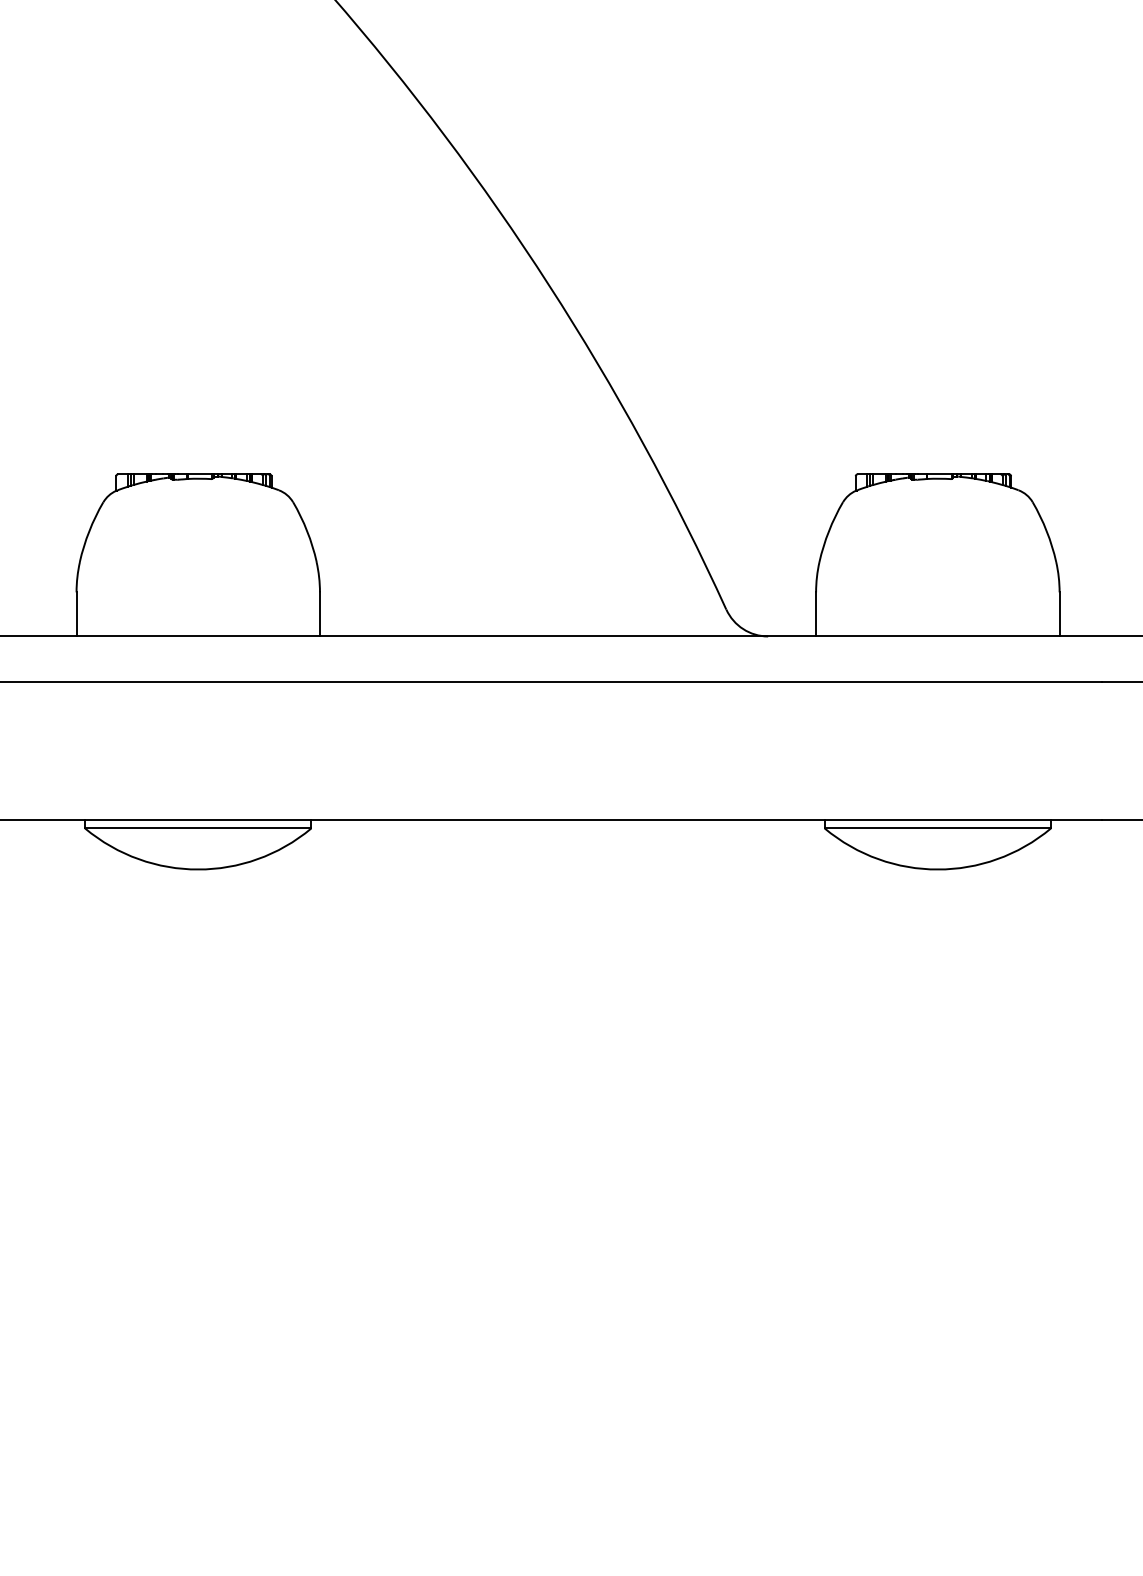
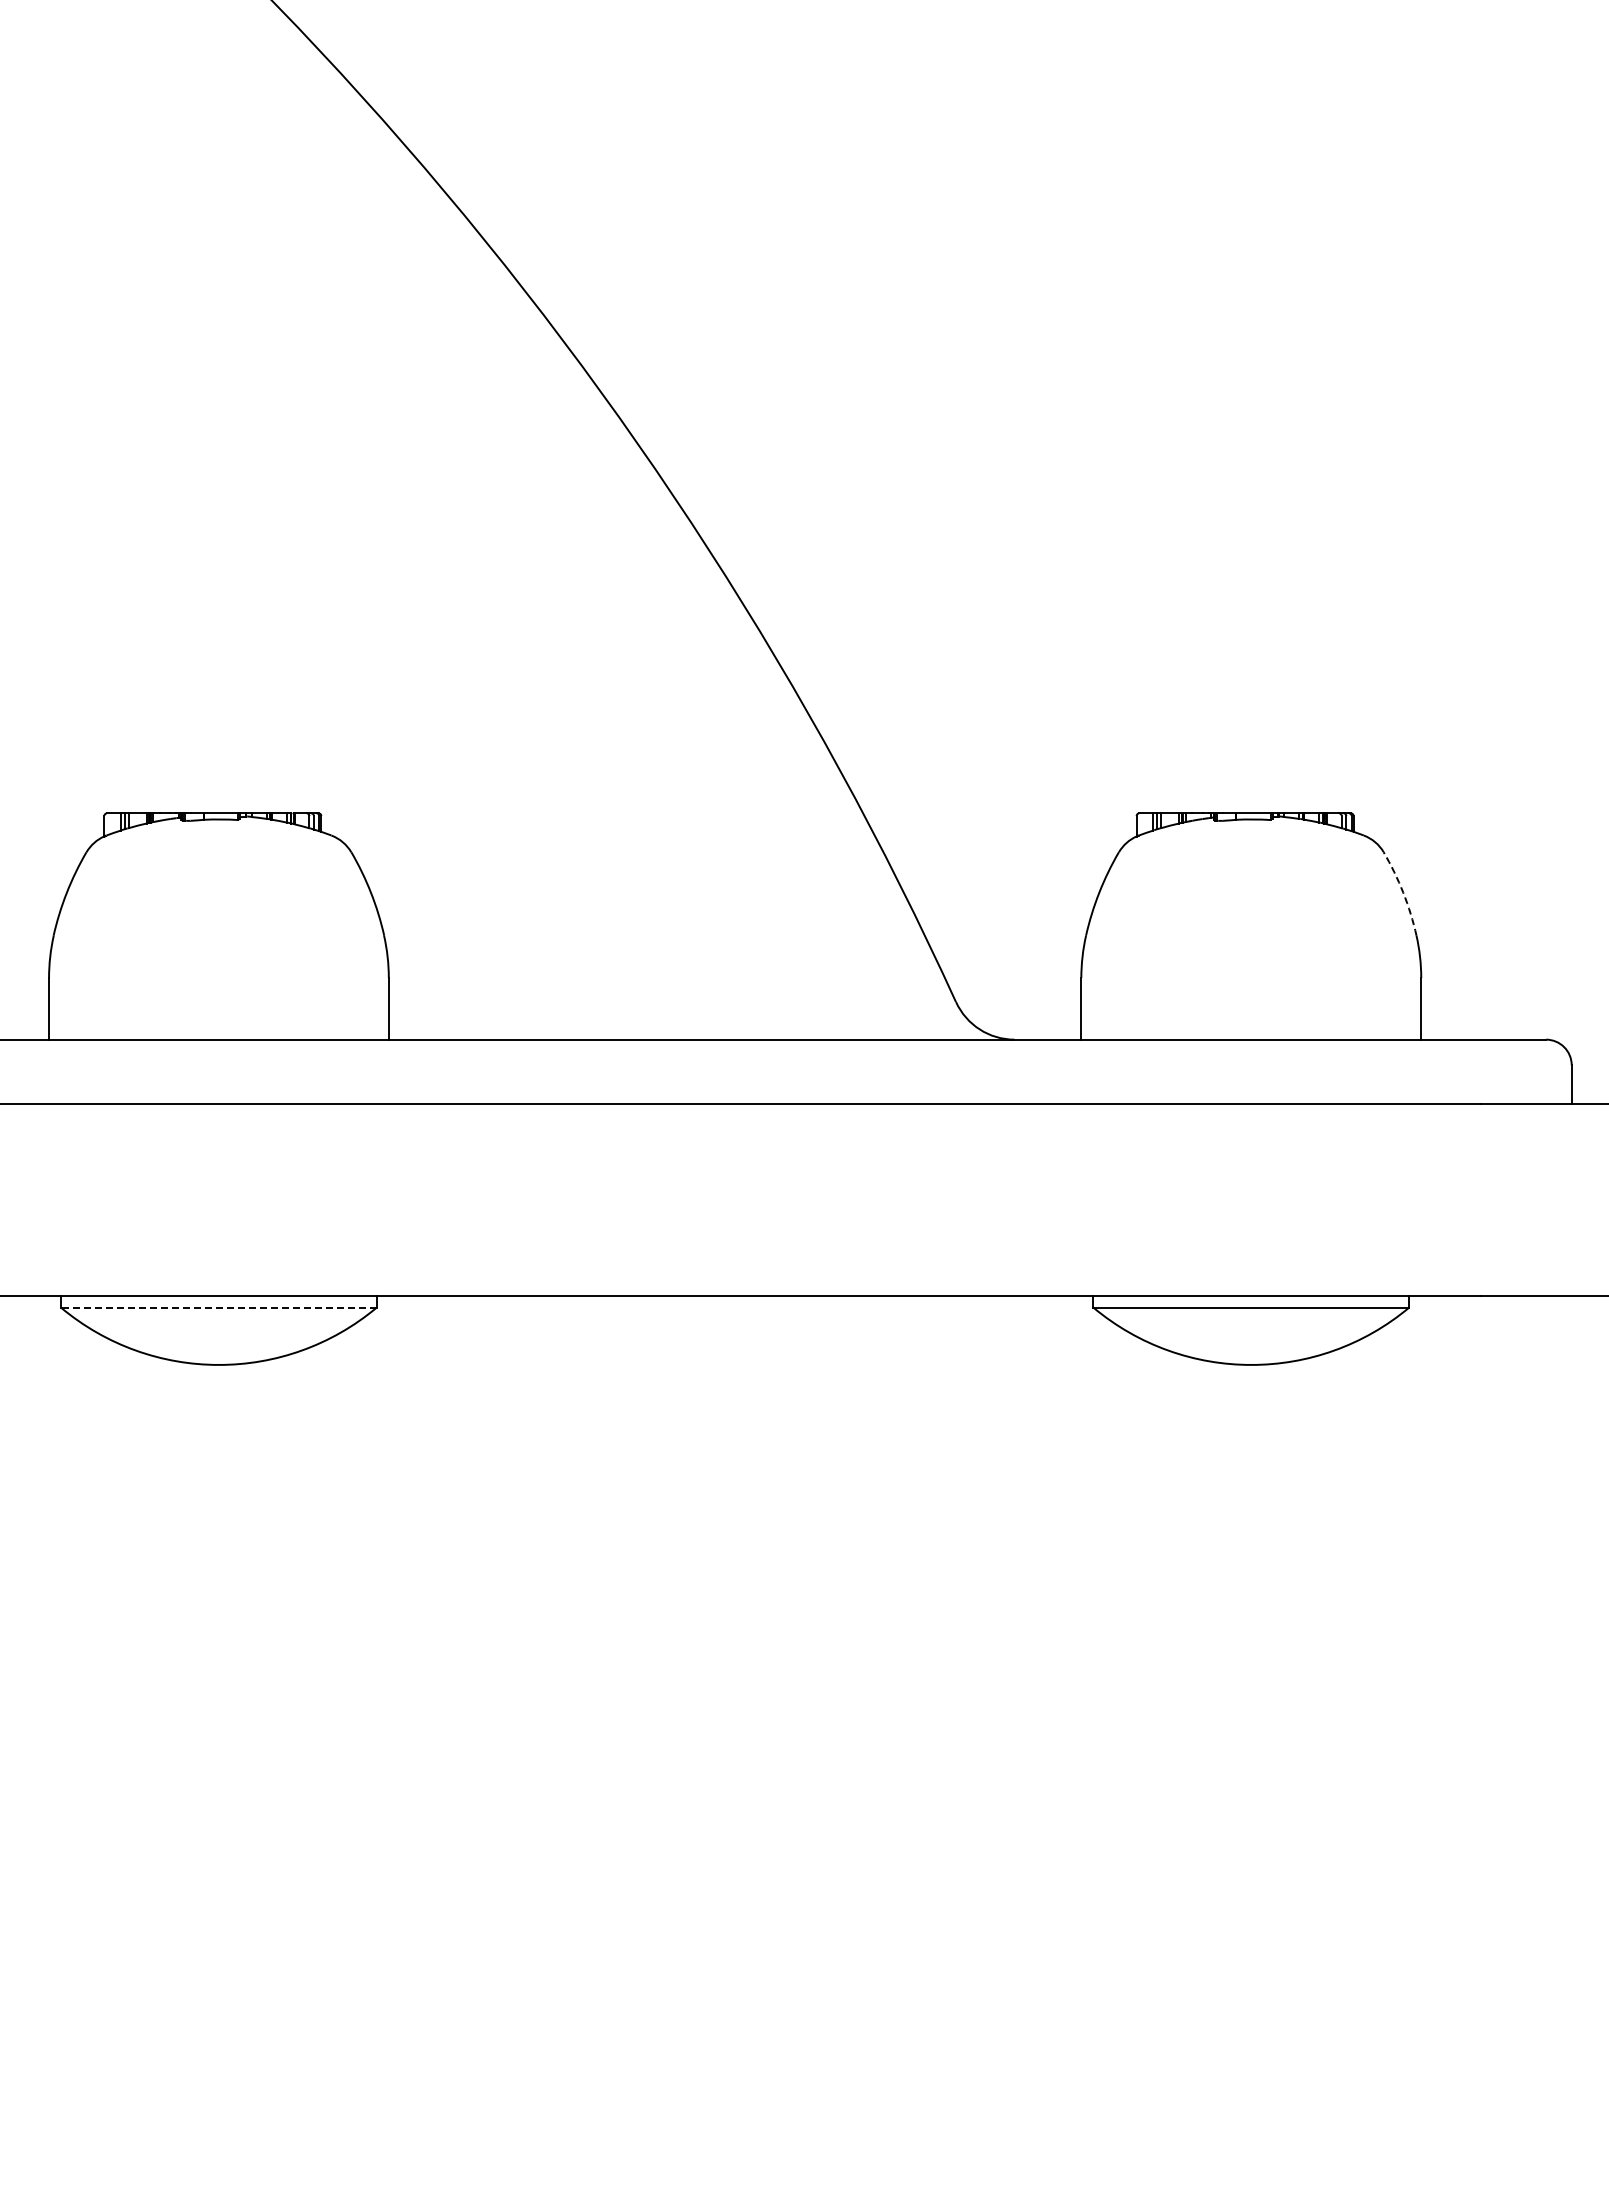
arc: (1046, 531) -> (1403, 892), solid -> dashed
line: (197, 828) -> (218, 1307), solid -> dashed

